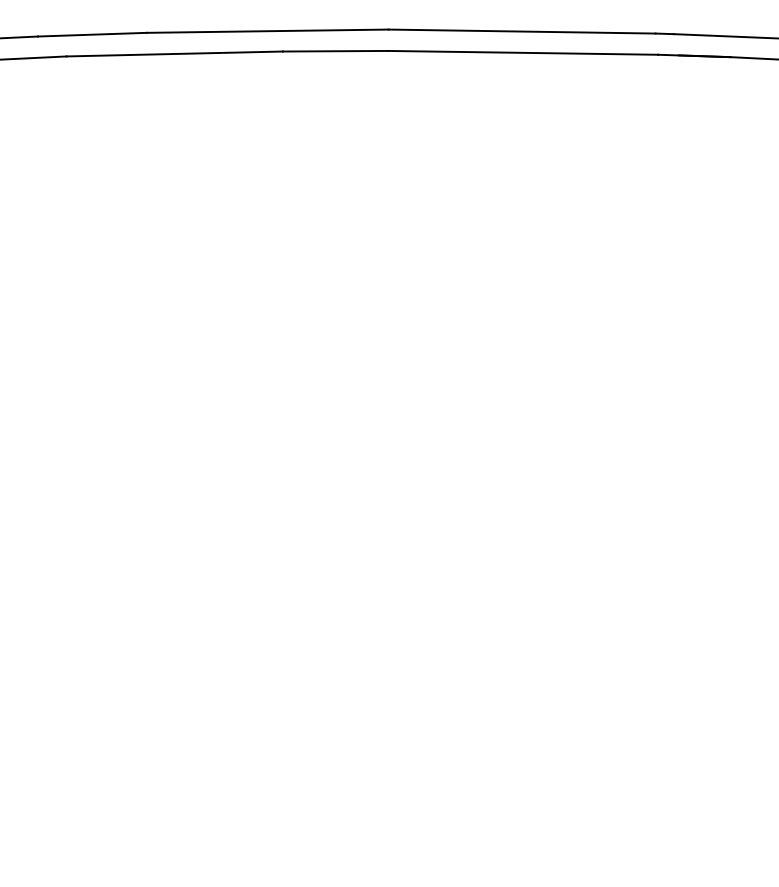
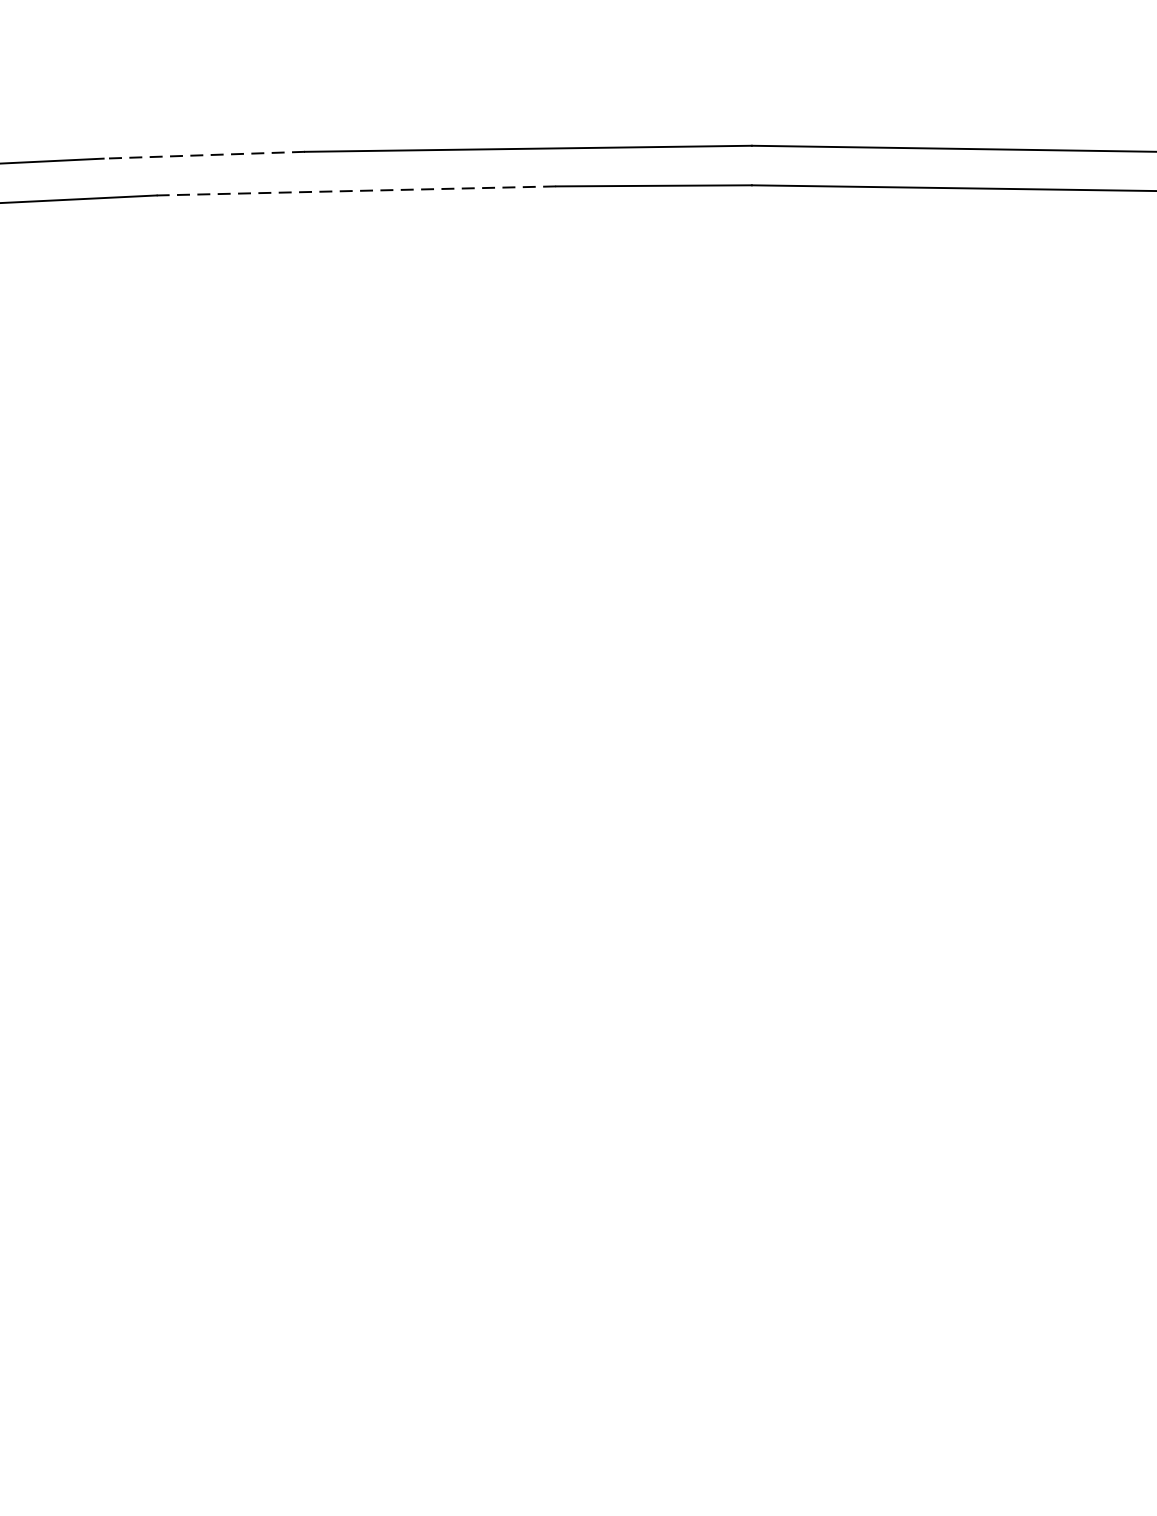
line: (91, 34) -> (202, 154), solid -> dashed
line: (175, 53) -> (357, 190), solid -> dashed

